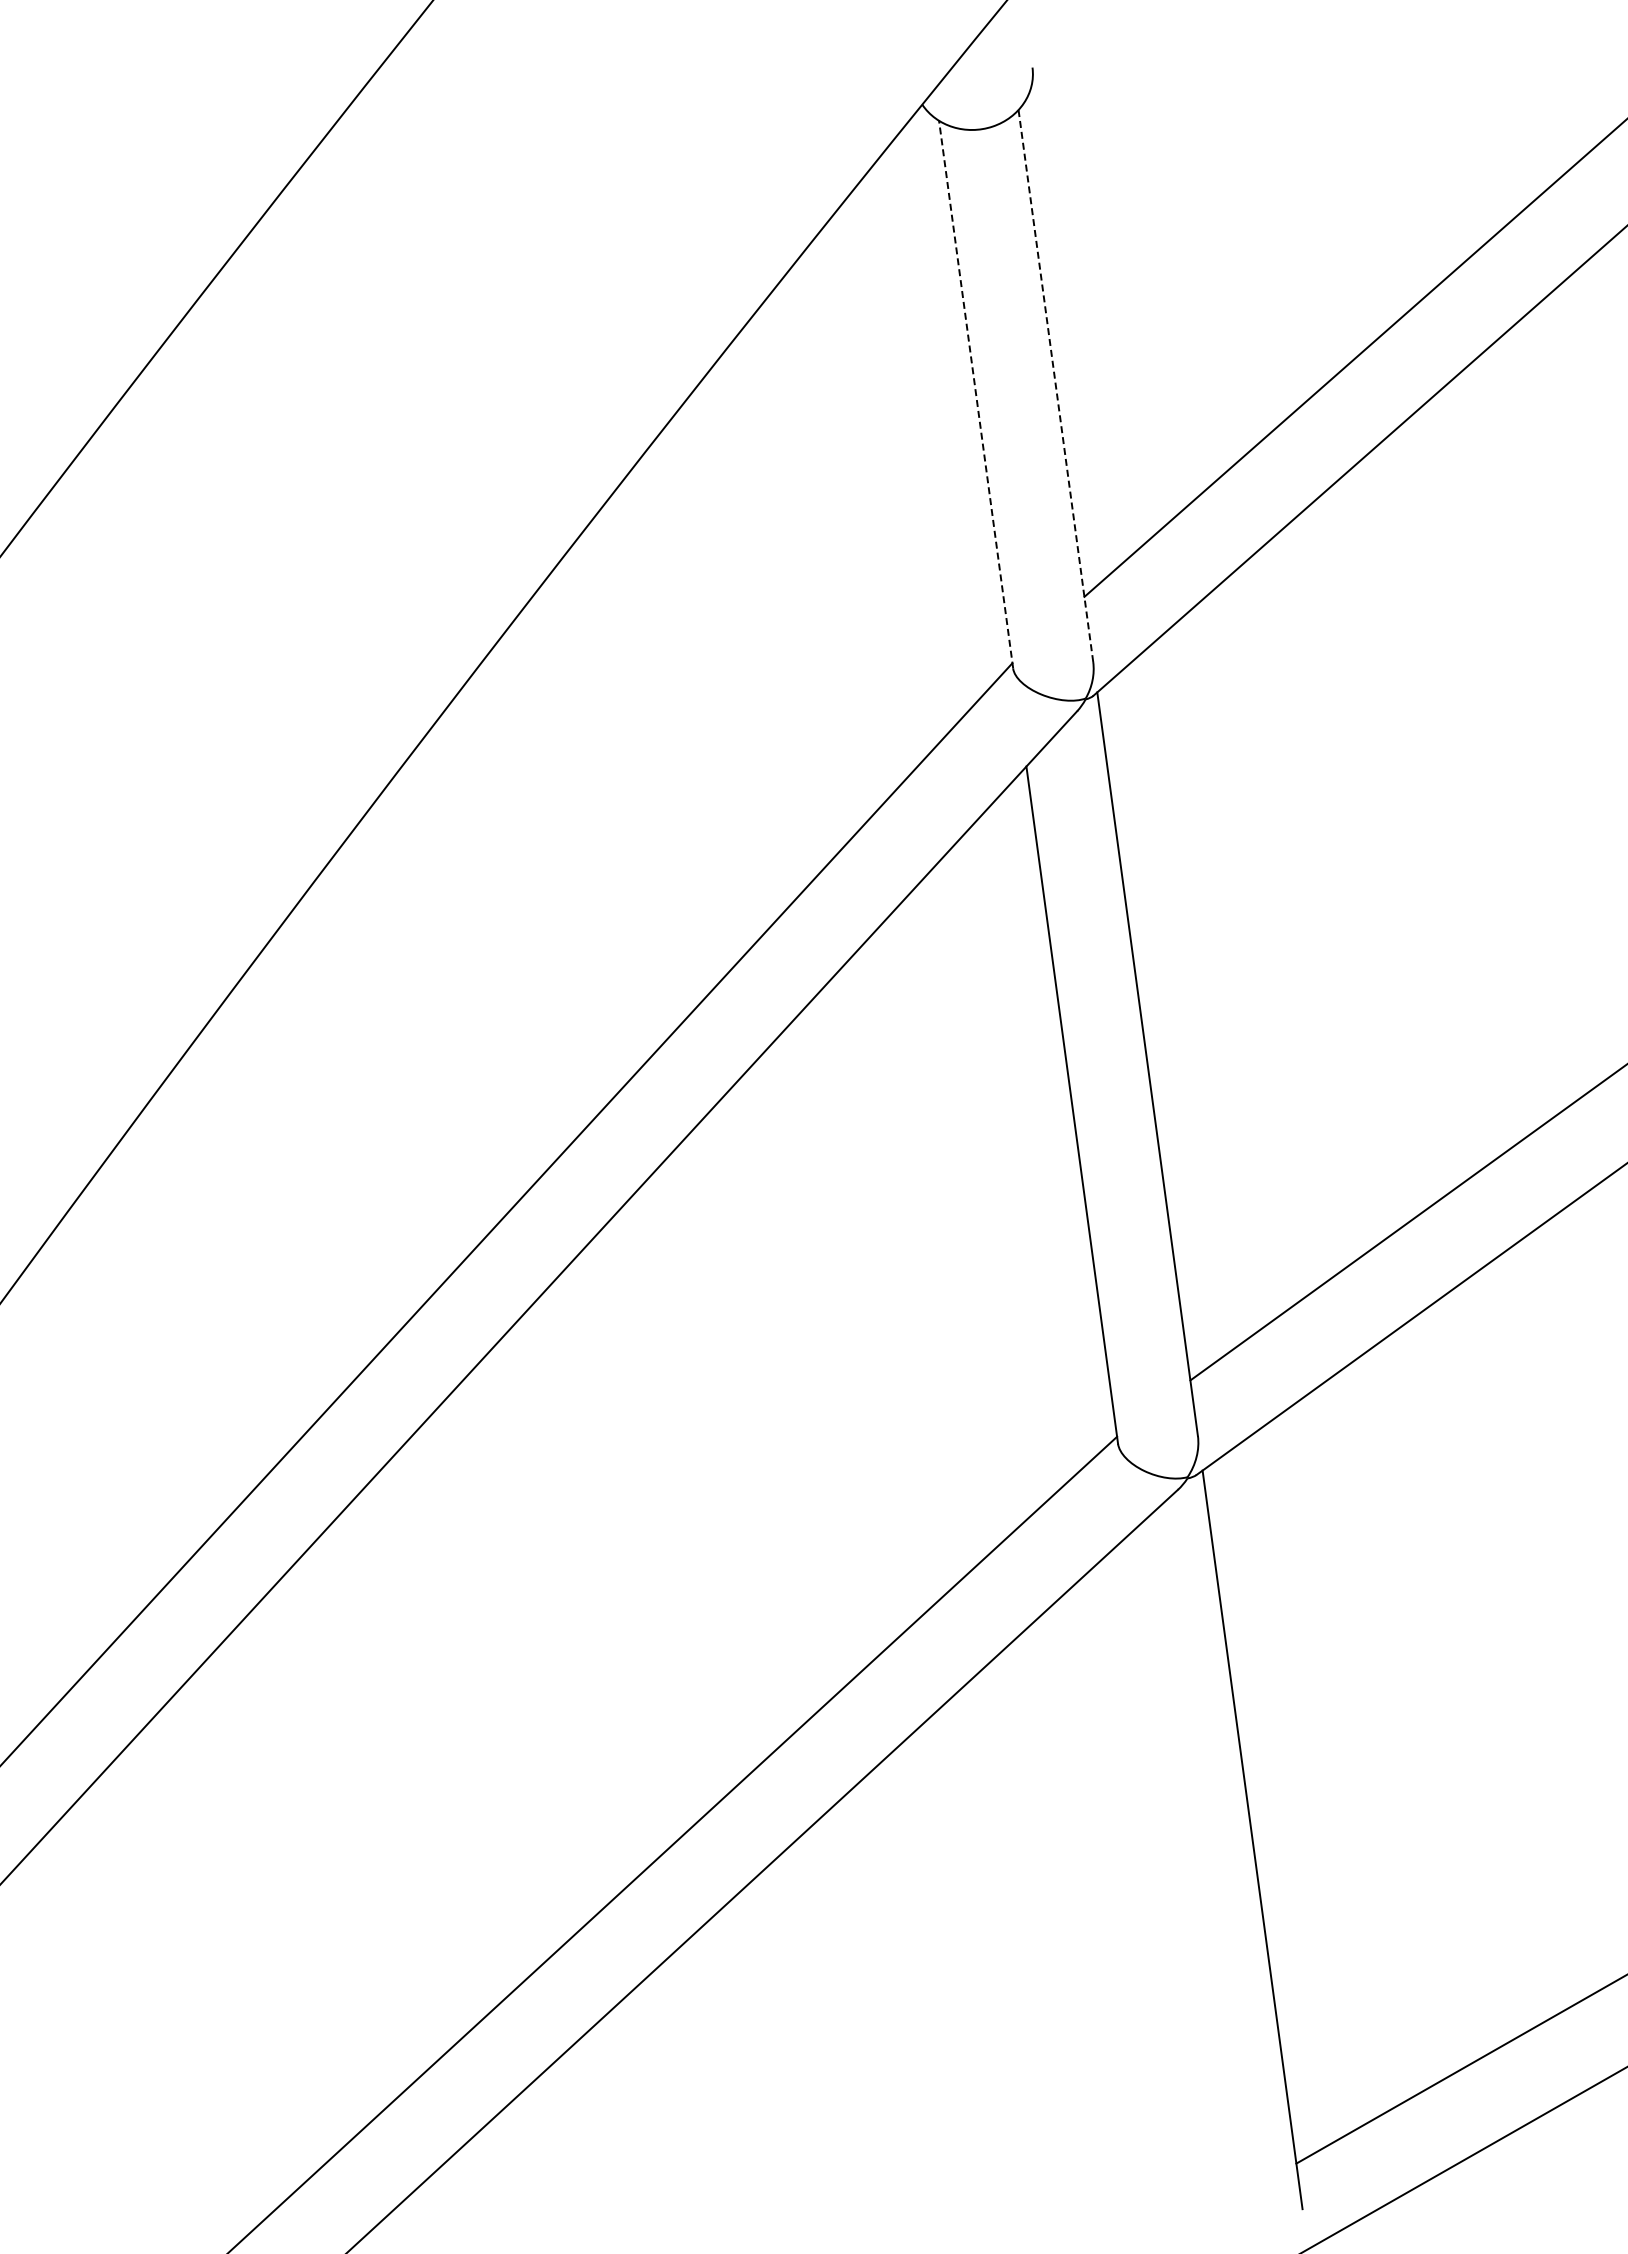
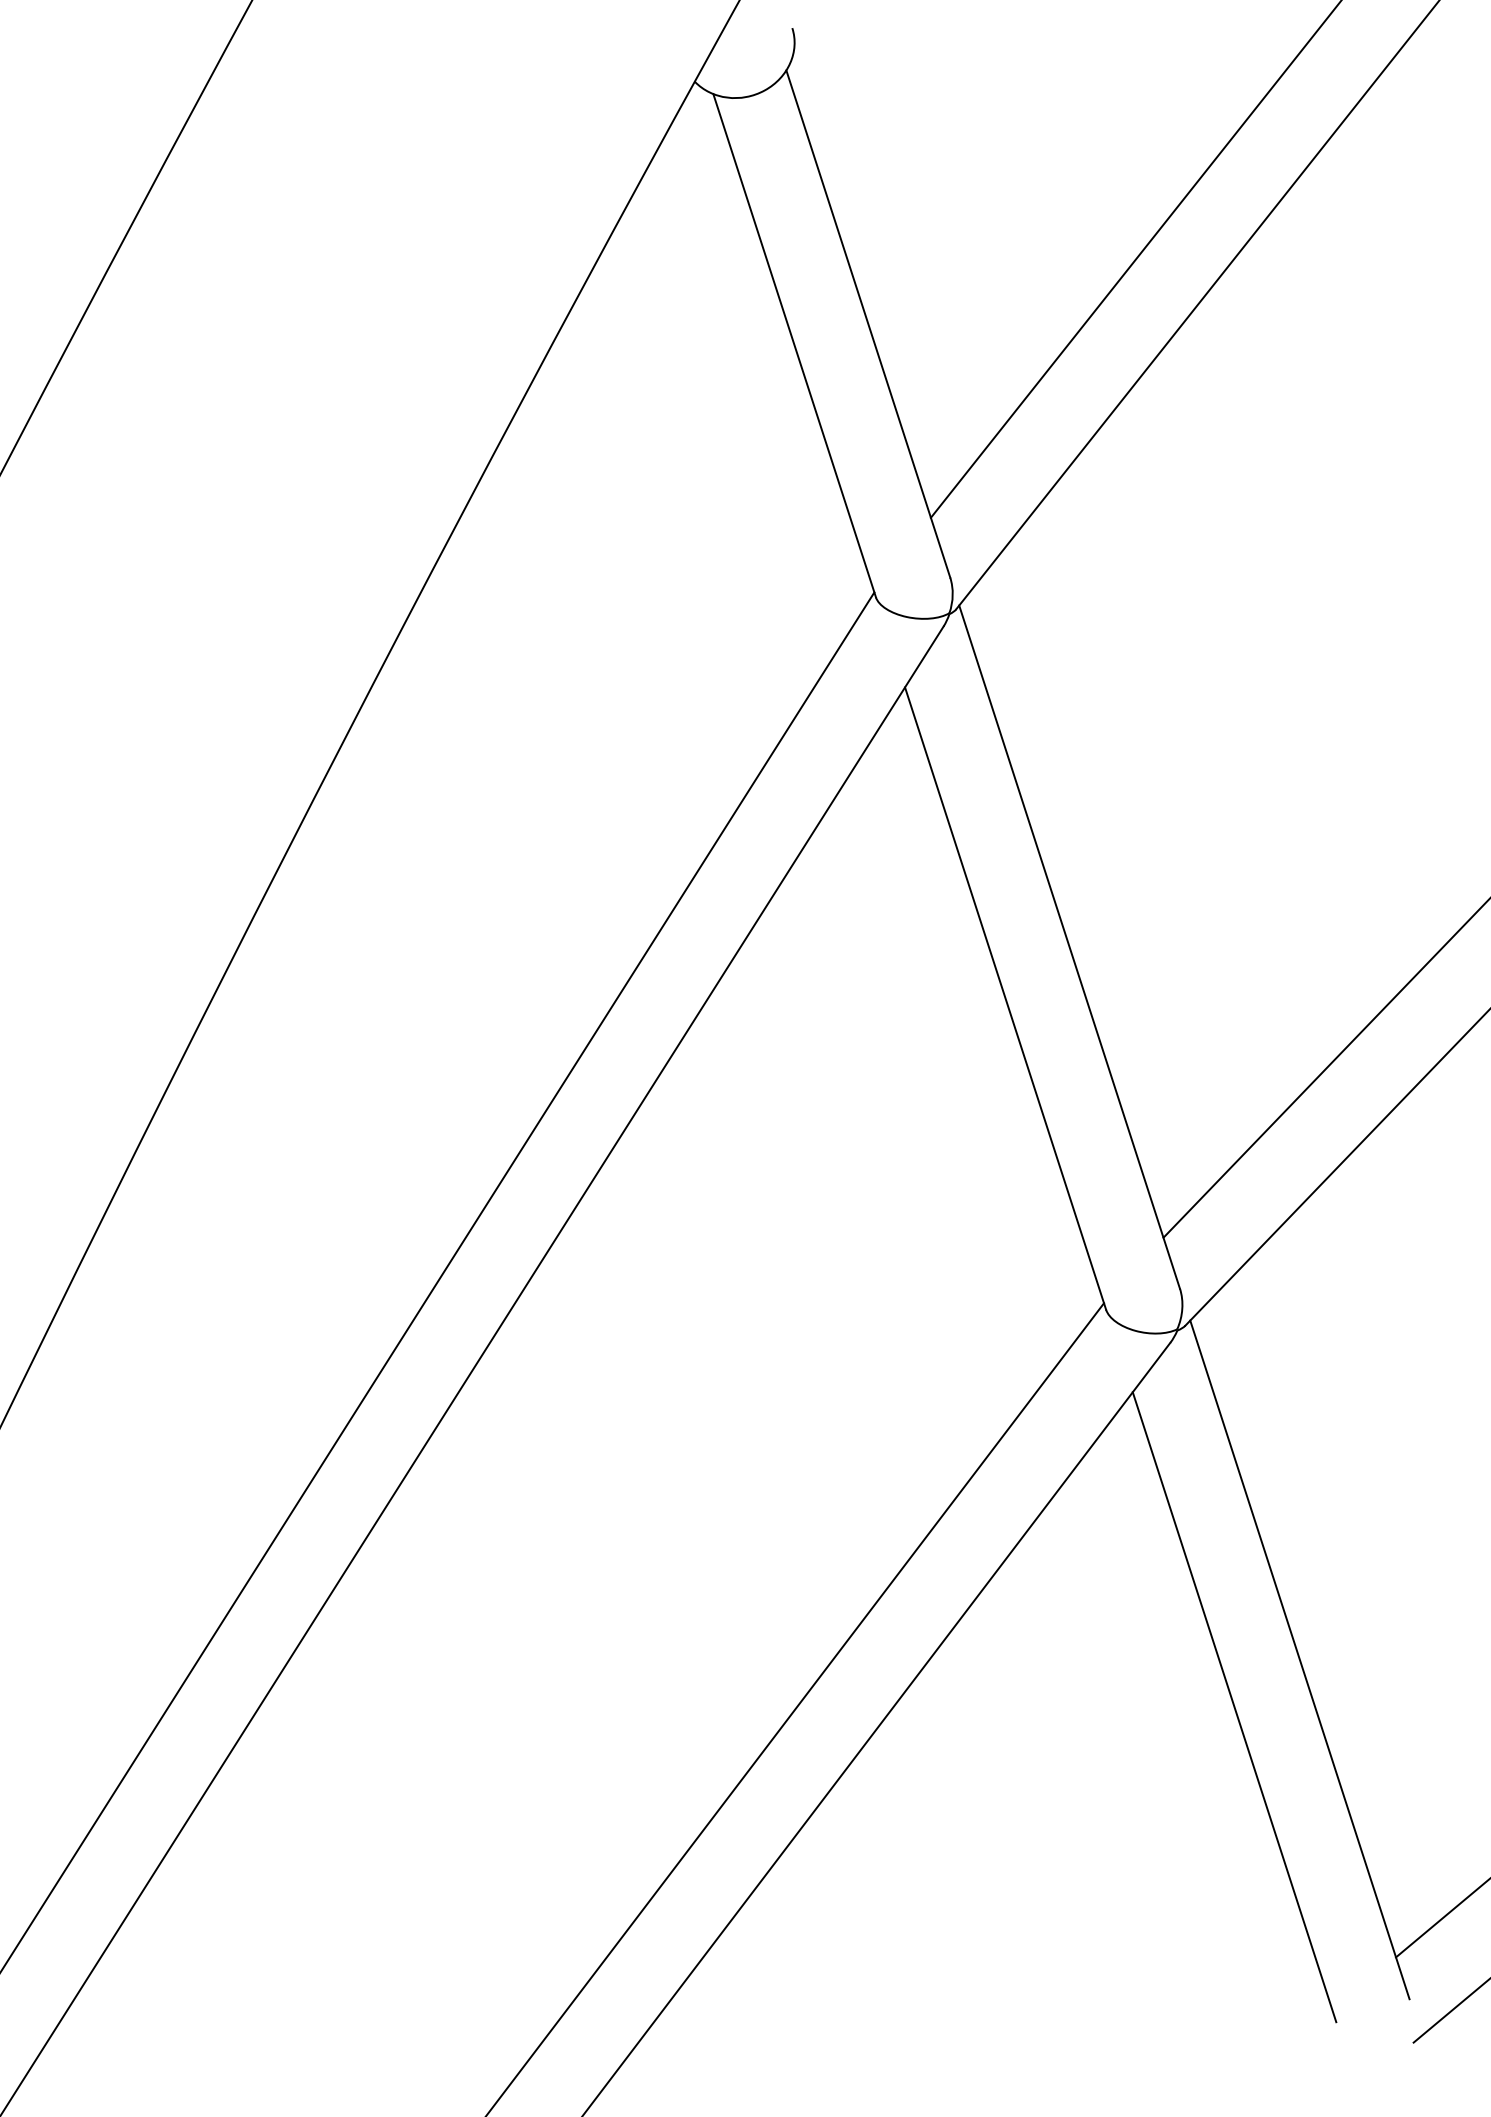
line: (1055, 386) -> (868, 324), dashed -> solid
line: (976, 394) -> (794, 345), dashed -> solid
line: (1176, 1876) -> (1234, 1707), added

